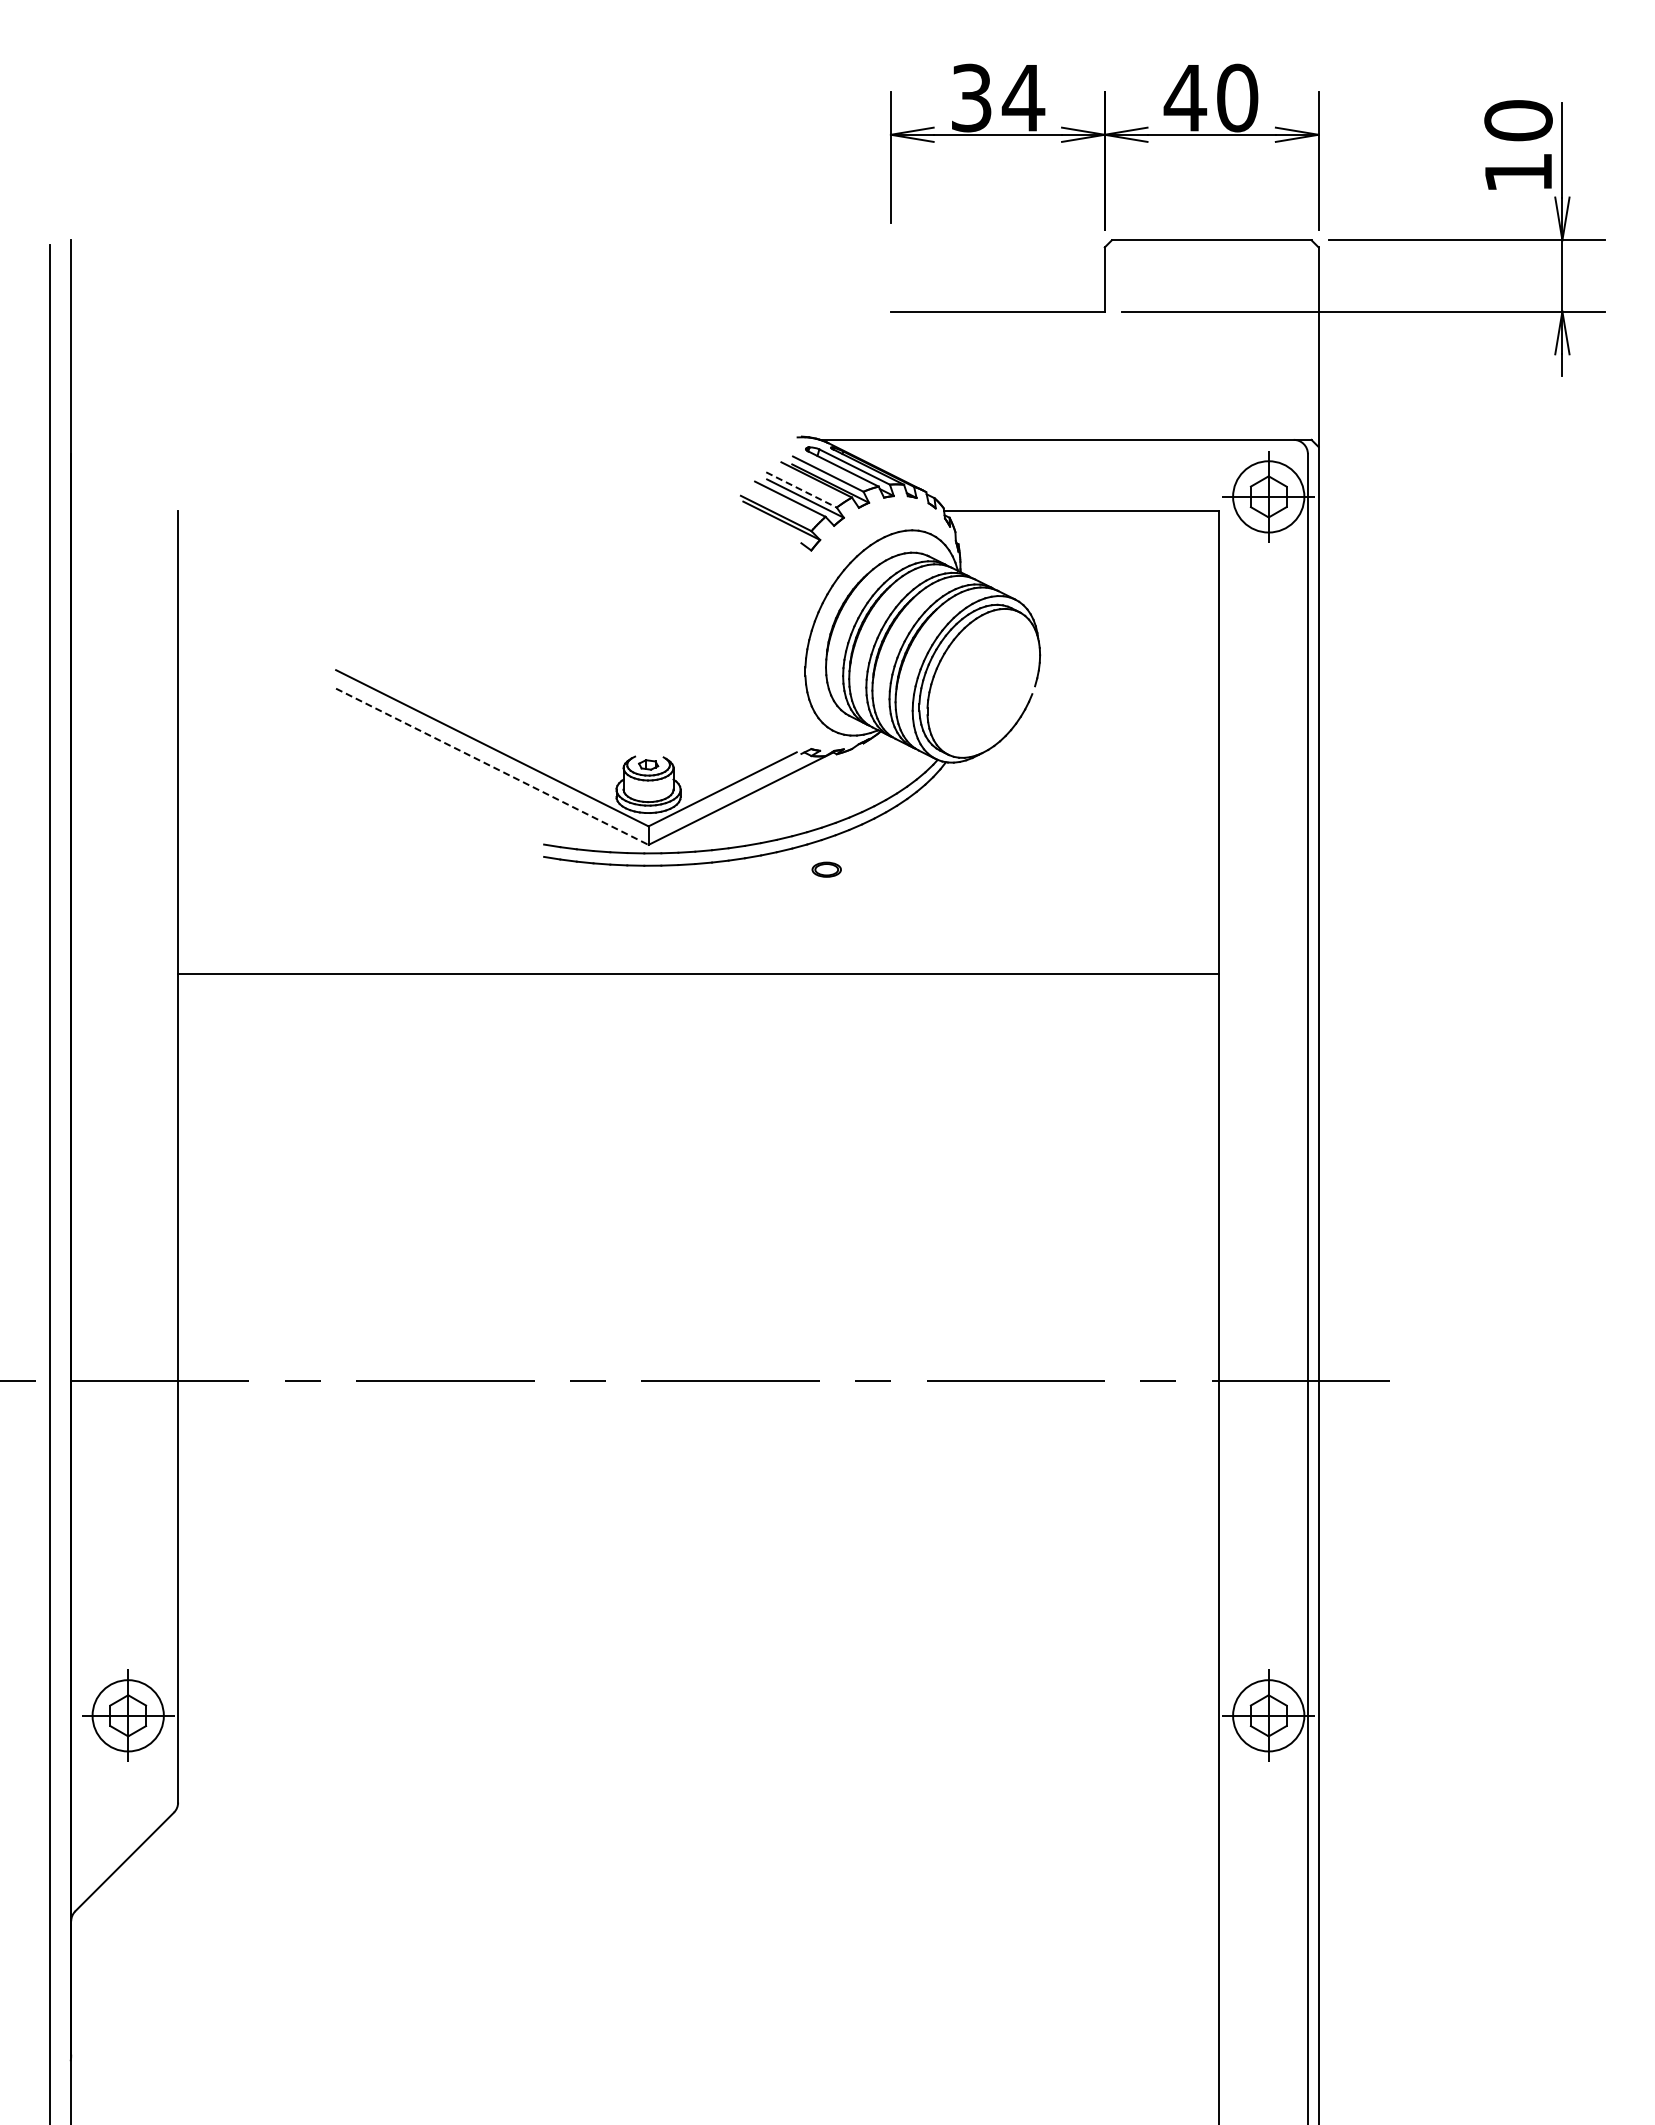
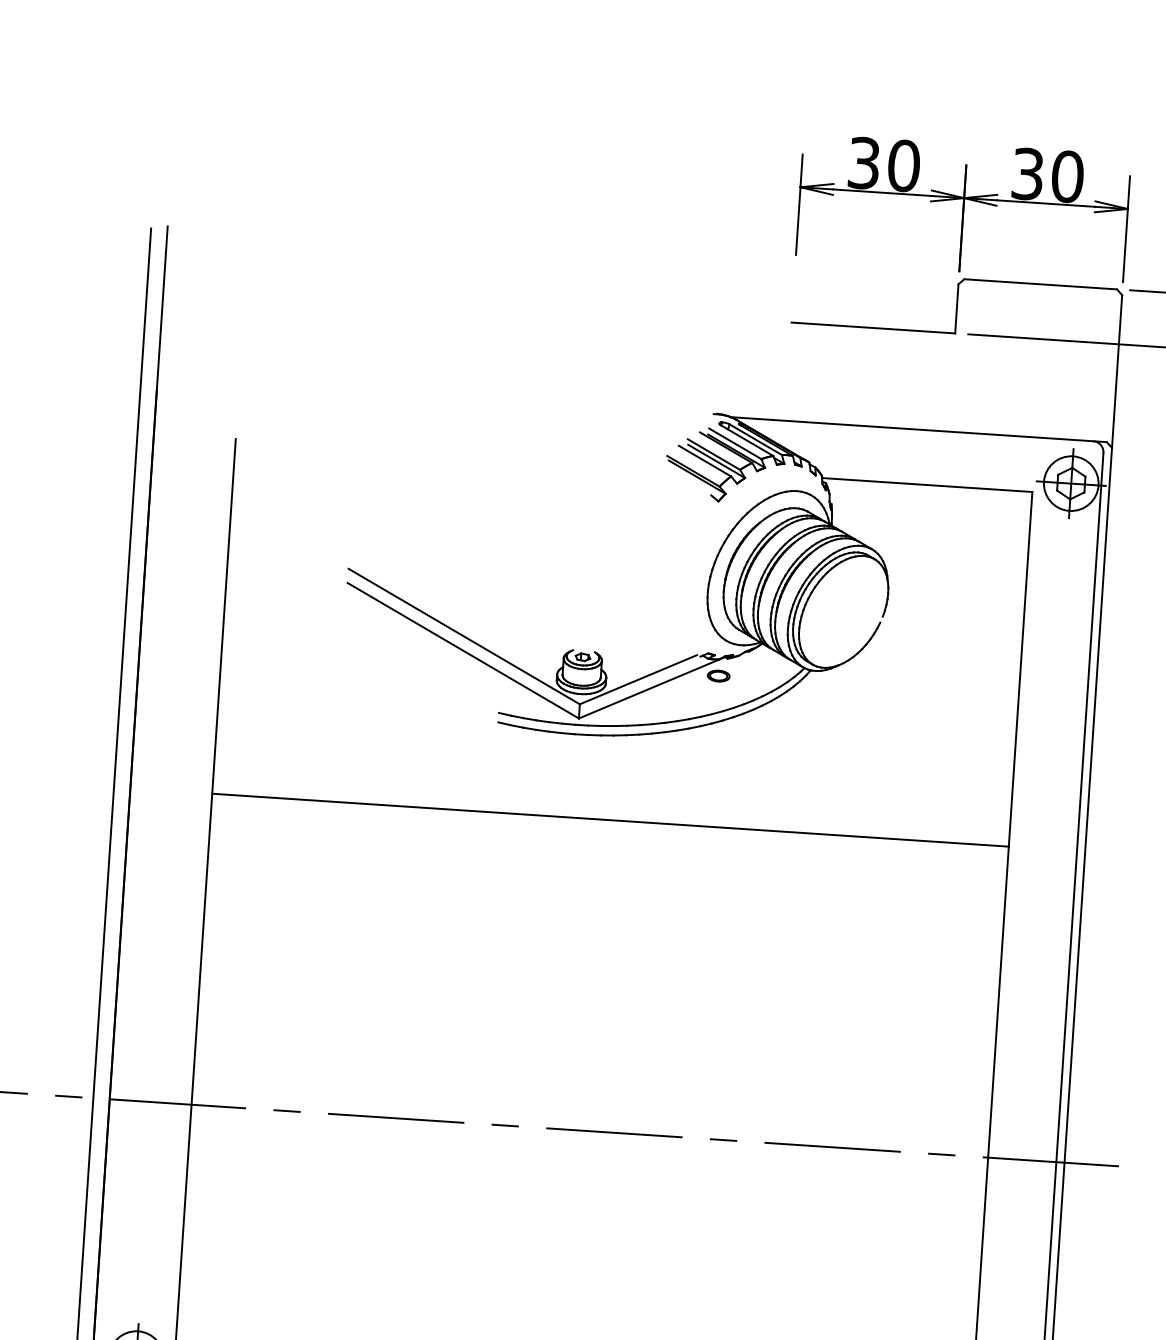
text: (1023, 97) -> (903, 165), 34 -> 30
text: (1185, 97) -> (1027, 173), 40 -> 30
line: (801, 490) -> (713, 454), dashed -> solid
line: (492, 766) -> (463, 650), dashed -> solid
part: (826, 869) -> (718, 675), moved

